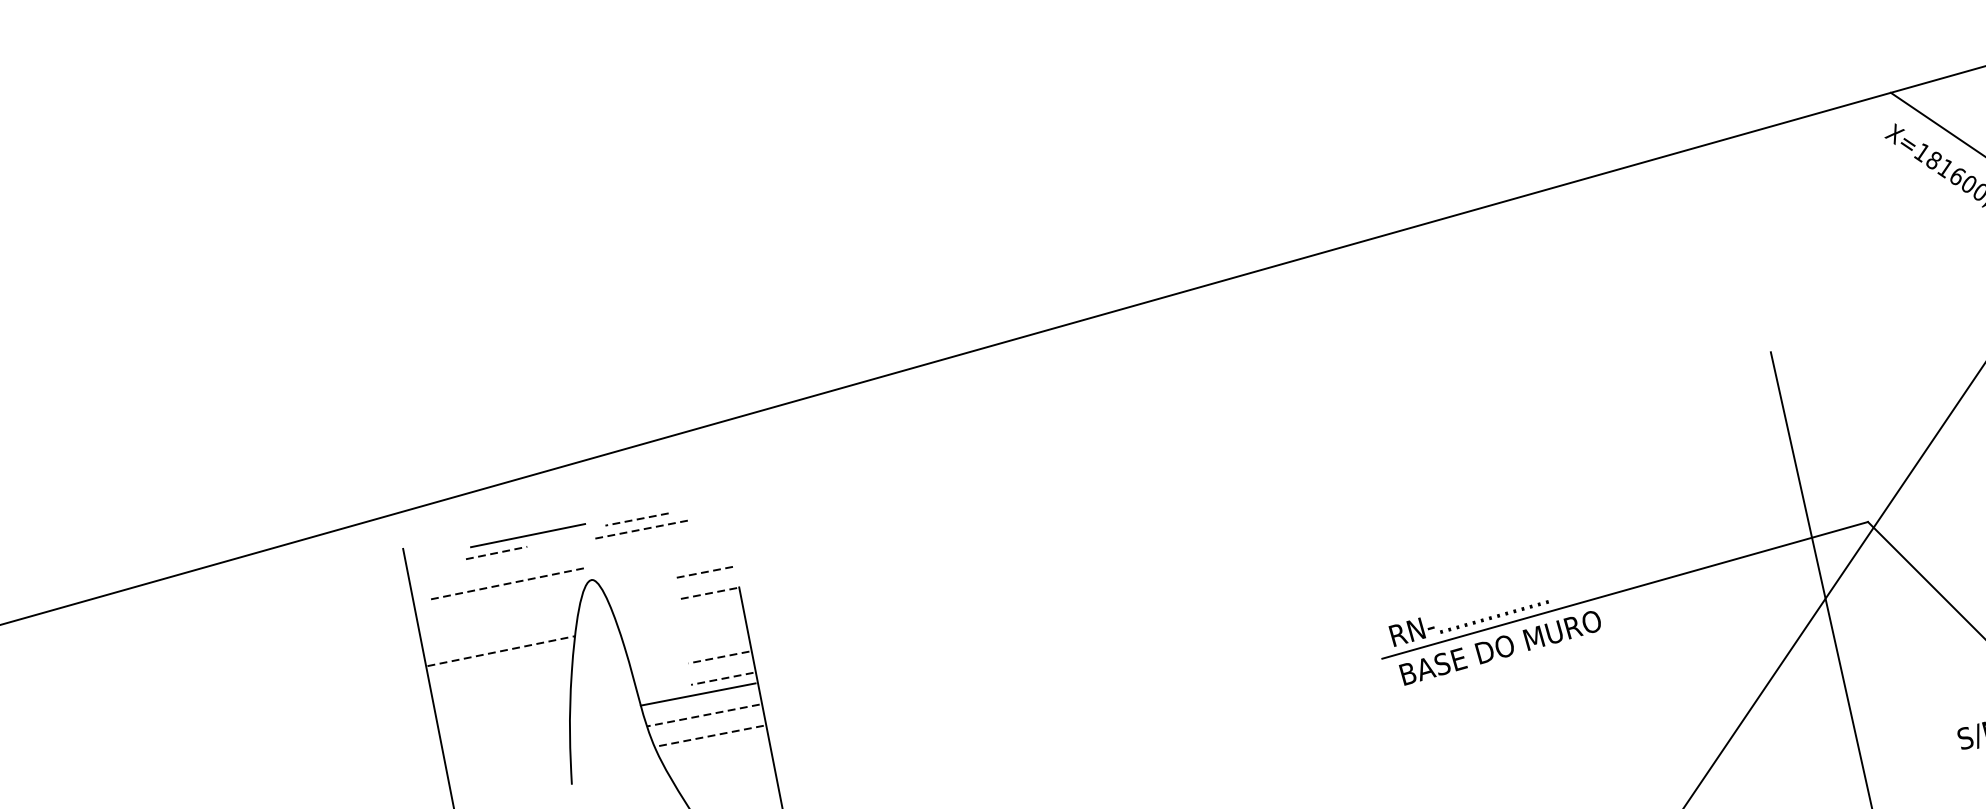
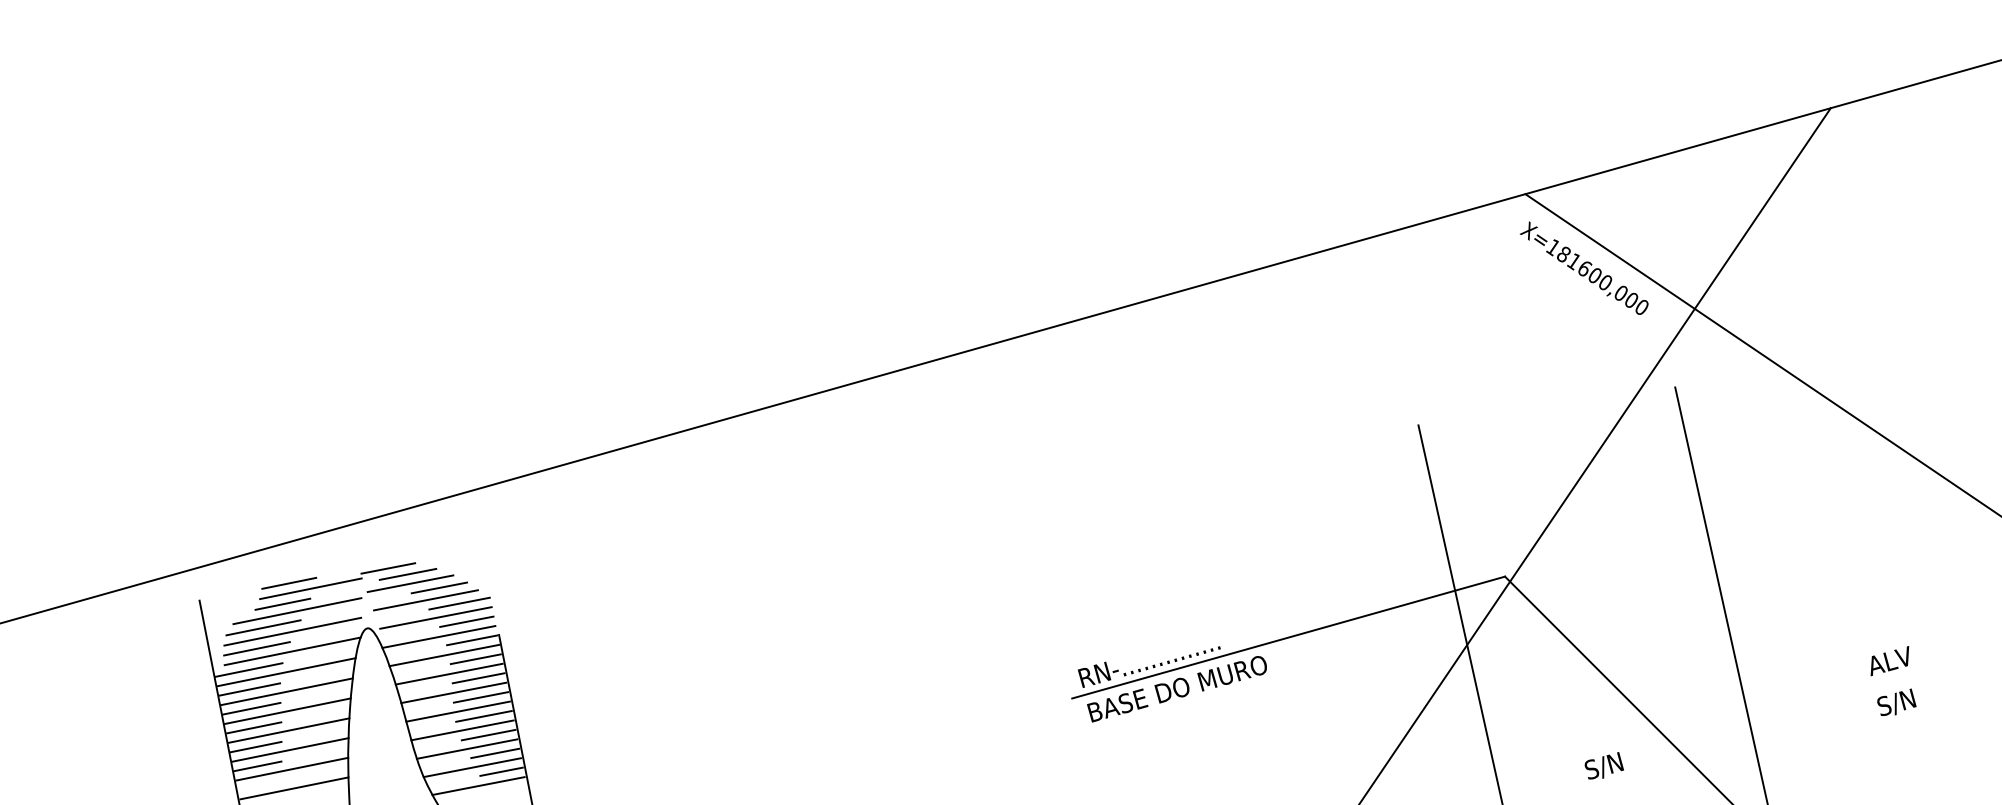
line: (615, 512) -> (388, 568), added
line: (637, 519) -> (408, 574), dashed -> solid
line: (504, 528) -> (289, 582), added
line: (639, 529) -> (410, 583), dashed -> solid
line: (672, 534) -> (439, 587), added
line: (656, 548) -> (425, 600), added
line: (694, 552) -> (459, 603), added
line: (496, 553) -> (282, 604), dashed -> solid
line: (513, 561) -> (297, 611), added
line: (667, 567) -> (435, 617), added
line: (702, 572) -> (466, 621), dashed -> solid
line: (474, 579) -> (263, 627), added
line: (507, 583) -> (292, 631), dashed -> solid
line: (671, 589) -> (438, 636), added
line: (709, 593) -> (472, 640), dashed -> solid
line: (467, 602) -> (256, 648), added
line: (507, 605) -> (292, 651), added
line: (677, 610) -> (444, 655), added
line: (712, 614) -> (475, 659), added
line: (458, 626) -> (248, 669), added
line: (500, 629) -> (286, 672), added
line: (682, 630) -> (448, 673), added
line: (716, 636) -> (478, 678), added
line: (459, 648) -> (249, 689), added
line: (501, 650) -> (287, 691), dashed -> solid
line: (688, 652) -> (453, 692), added
line: (719, 657) -> (481, 697), dashed -> solid
line: (461, 669) -> (251, 708), added
line: (501, 672) -> (287, 710), added
line: (692, 673) -> (457, 711), added
line: (721, 678) -> (483, 716), dashed -> solid
line: (464, 691) -> (254, 727), added
line: (502, 694) -> (288, 730), added
line: (727, 699) -> (488, 734), added
line: (465, 712) -> (255, 746), added
line: (505, 715) -> (290, 749), added
line: (702, 715) -> (466, 749), dashed -> solid
line: (735, 720) -> (495, 753), added
line: (468, 735) -> (257, 766), added
line: (709, 736) -> (472, 767), dashed -> solid
line: (507, 737) -> (292, 768), added
line: (741, 740) -> (501, 771), added
line: (716, 756) -> (478, 785), added
line: (509, 759) -> (294, 788), added

